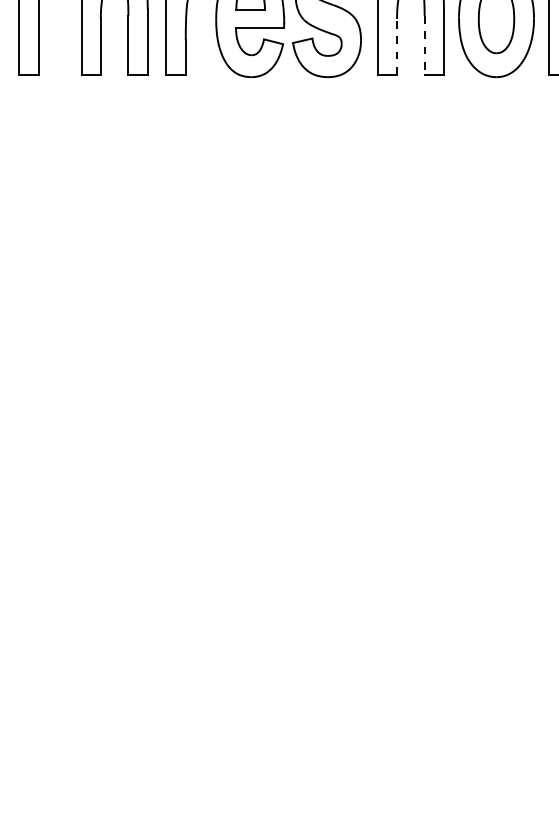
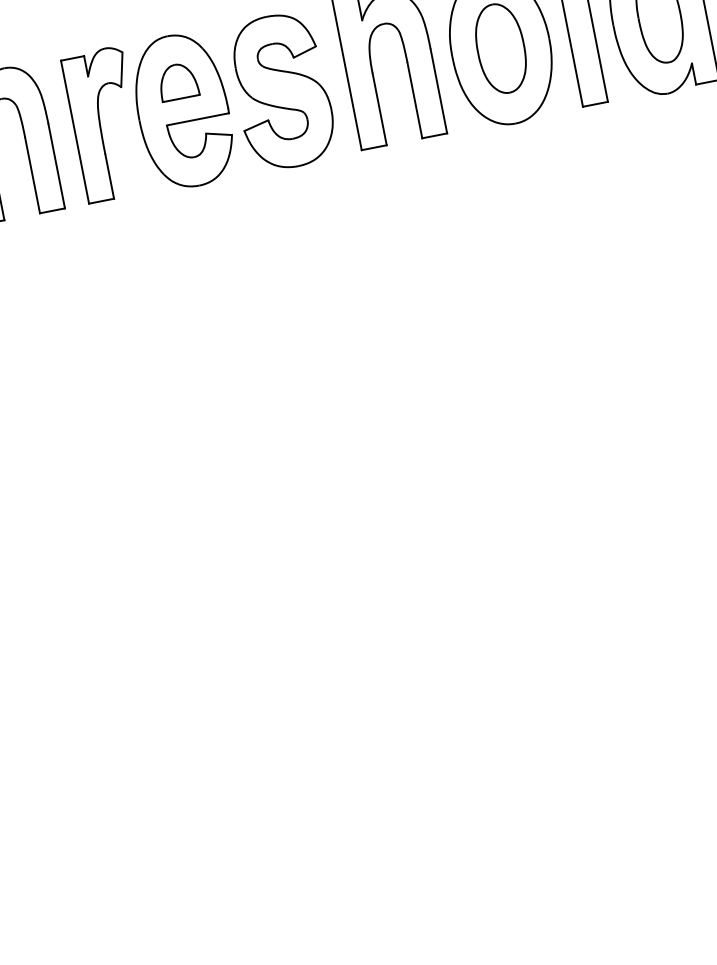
line: (424, 45) -> (414, 100), dashed -> solid
line: (397, 46) -> (380, 109), dashed -> solid

